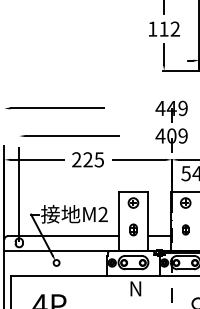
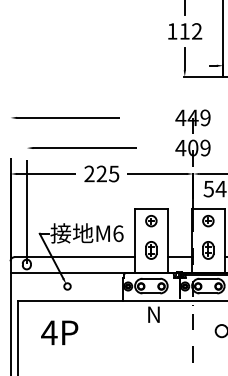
text: (103, 214) -> (118, 233), M2 -> M6
part: (133, 229) -> (151, 250), size x1.43
part: (185, 229) -> (208, 250), size x1.67

